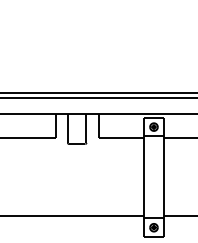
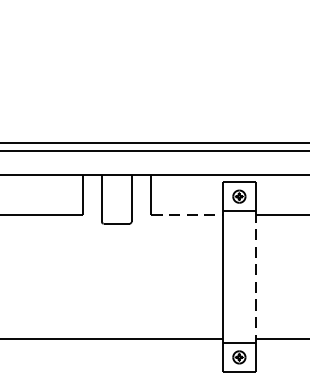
line: (121, 138) -> (187, 214), solid -> dashed
line: (164, 177) -> (256, 277), solid -> dashed

